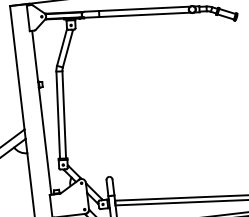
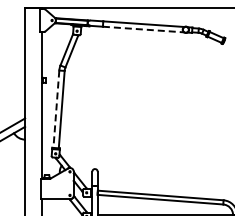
line: (144, 14) -> (143, 29), solid -> dashed
line: (58, 115) -> (56, 109), solid -> dashed

